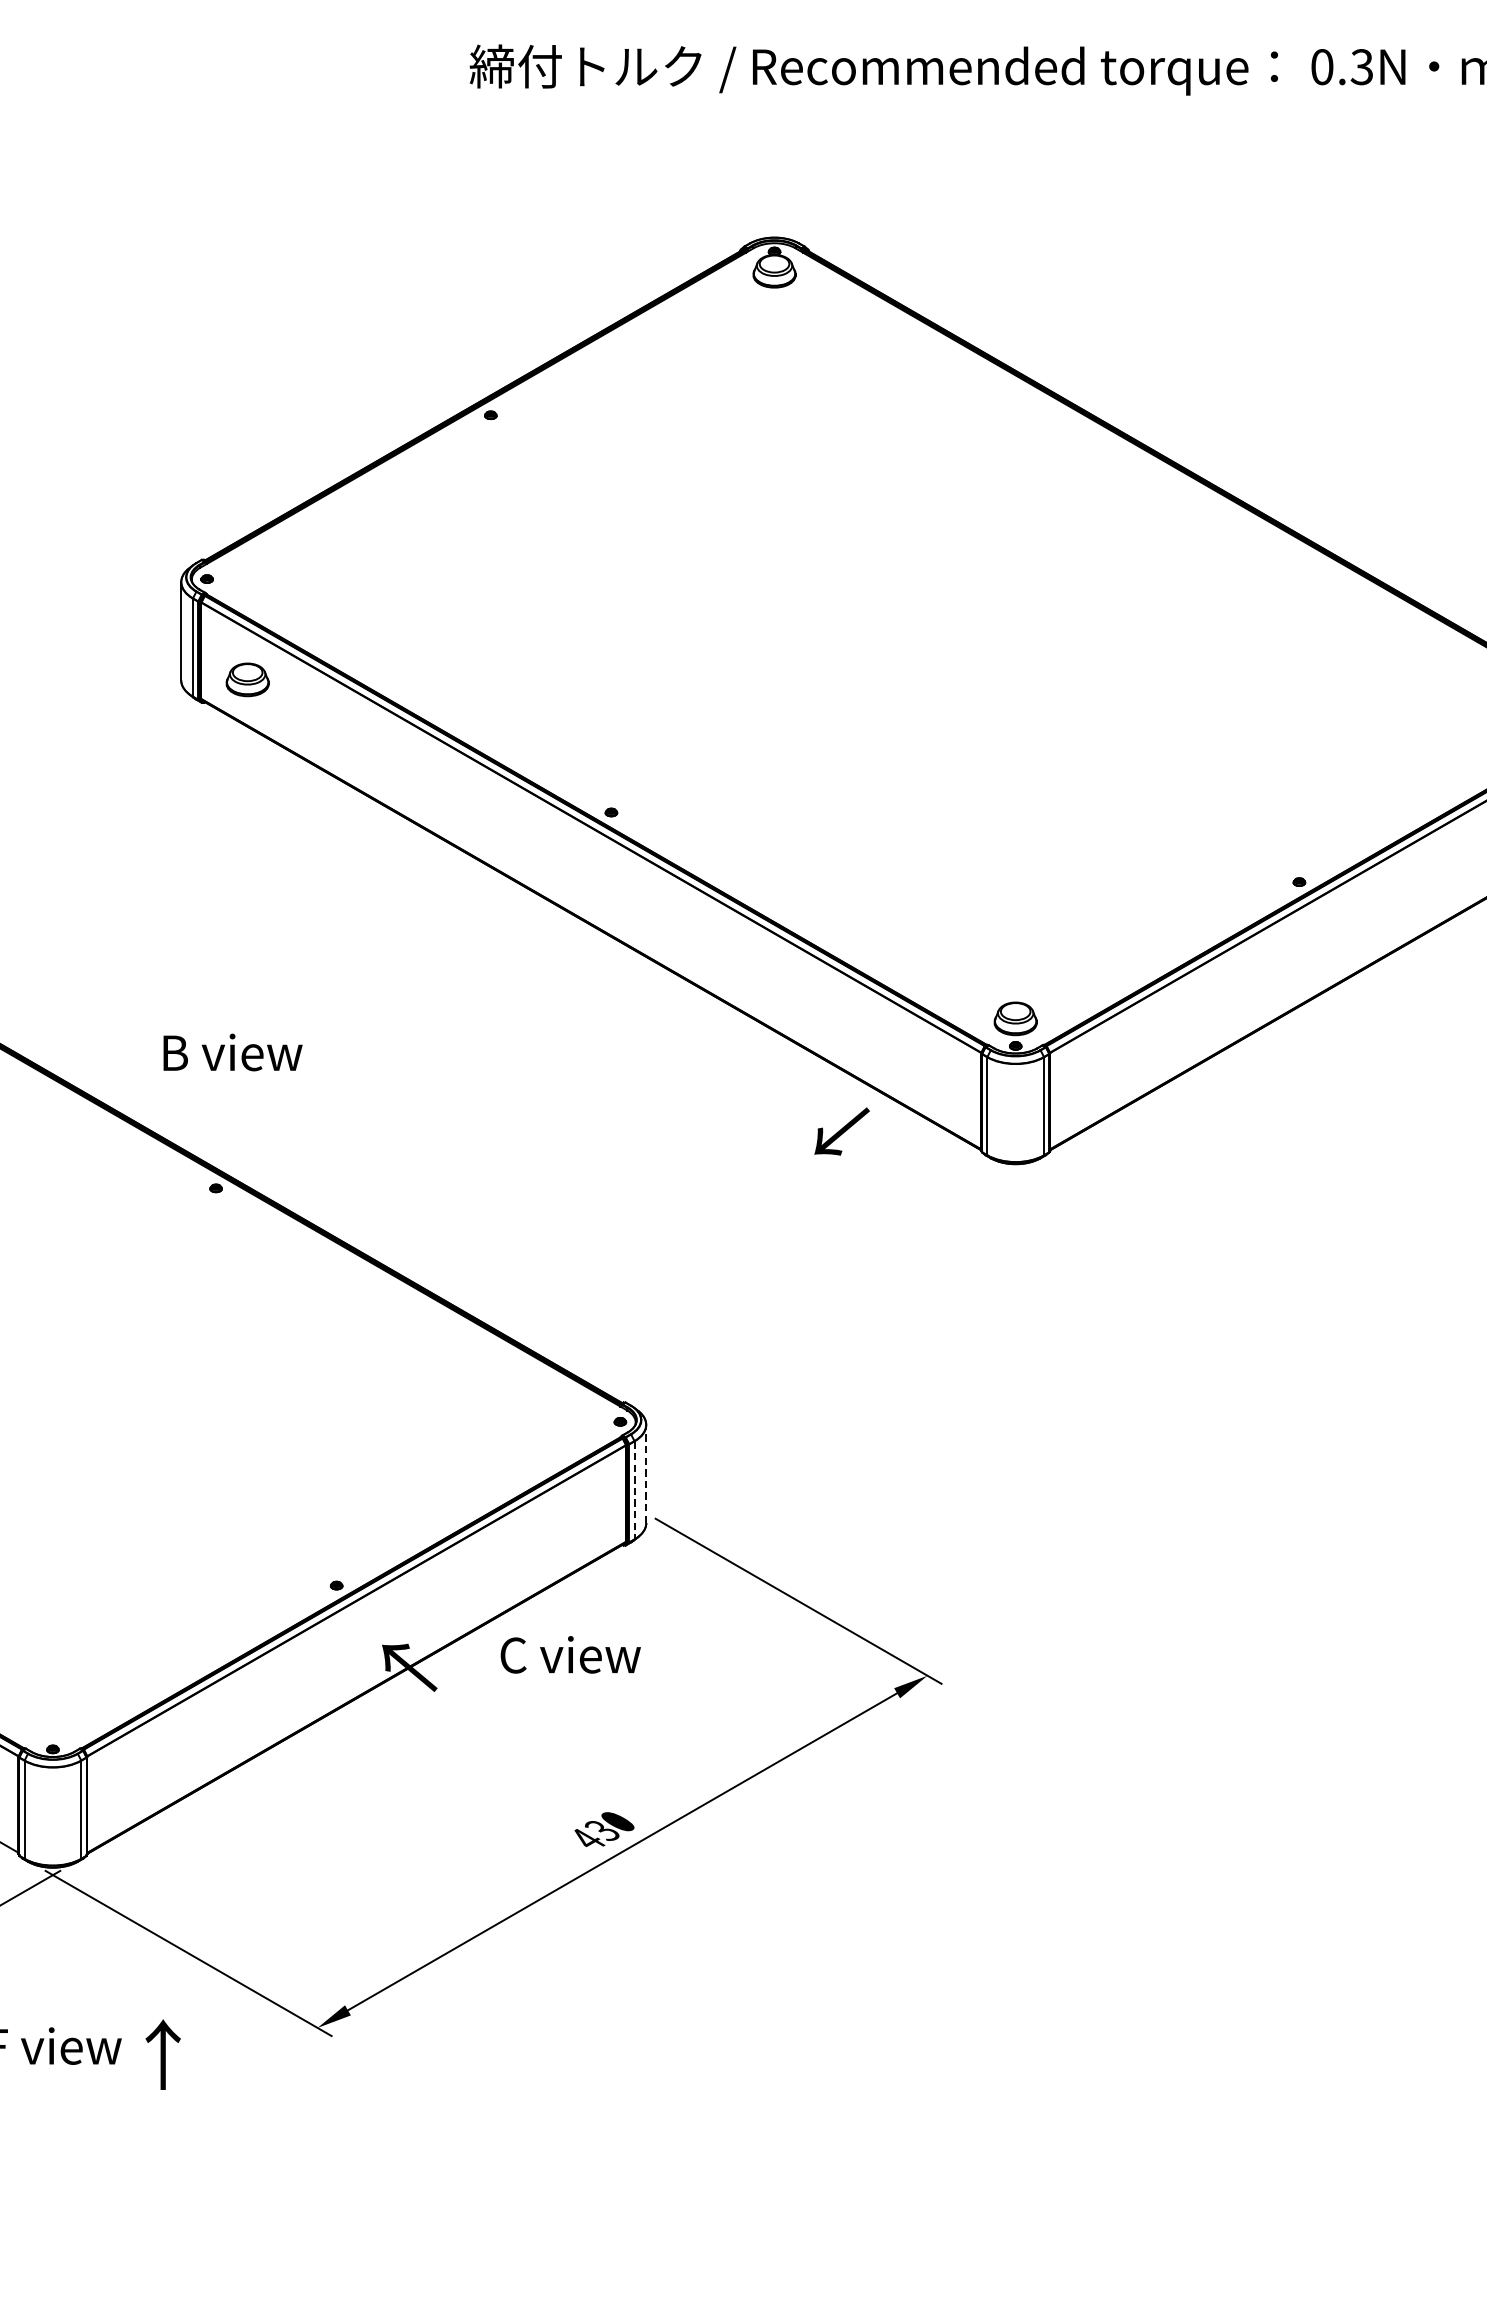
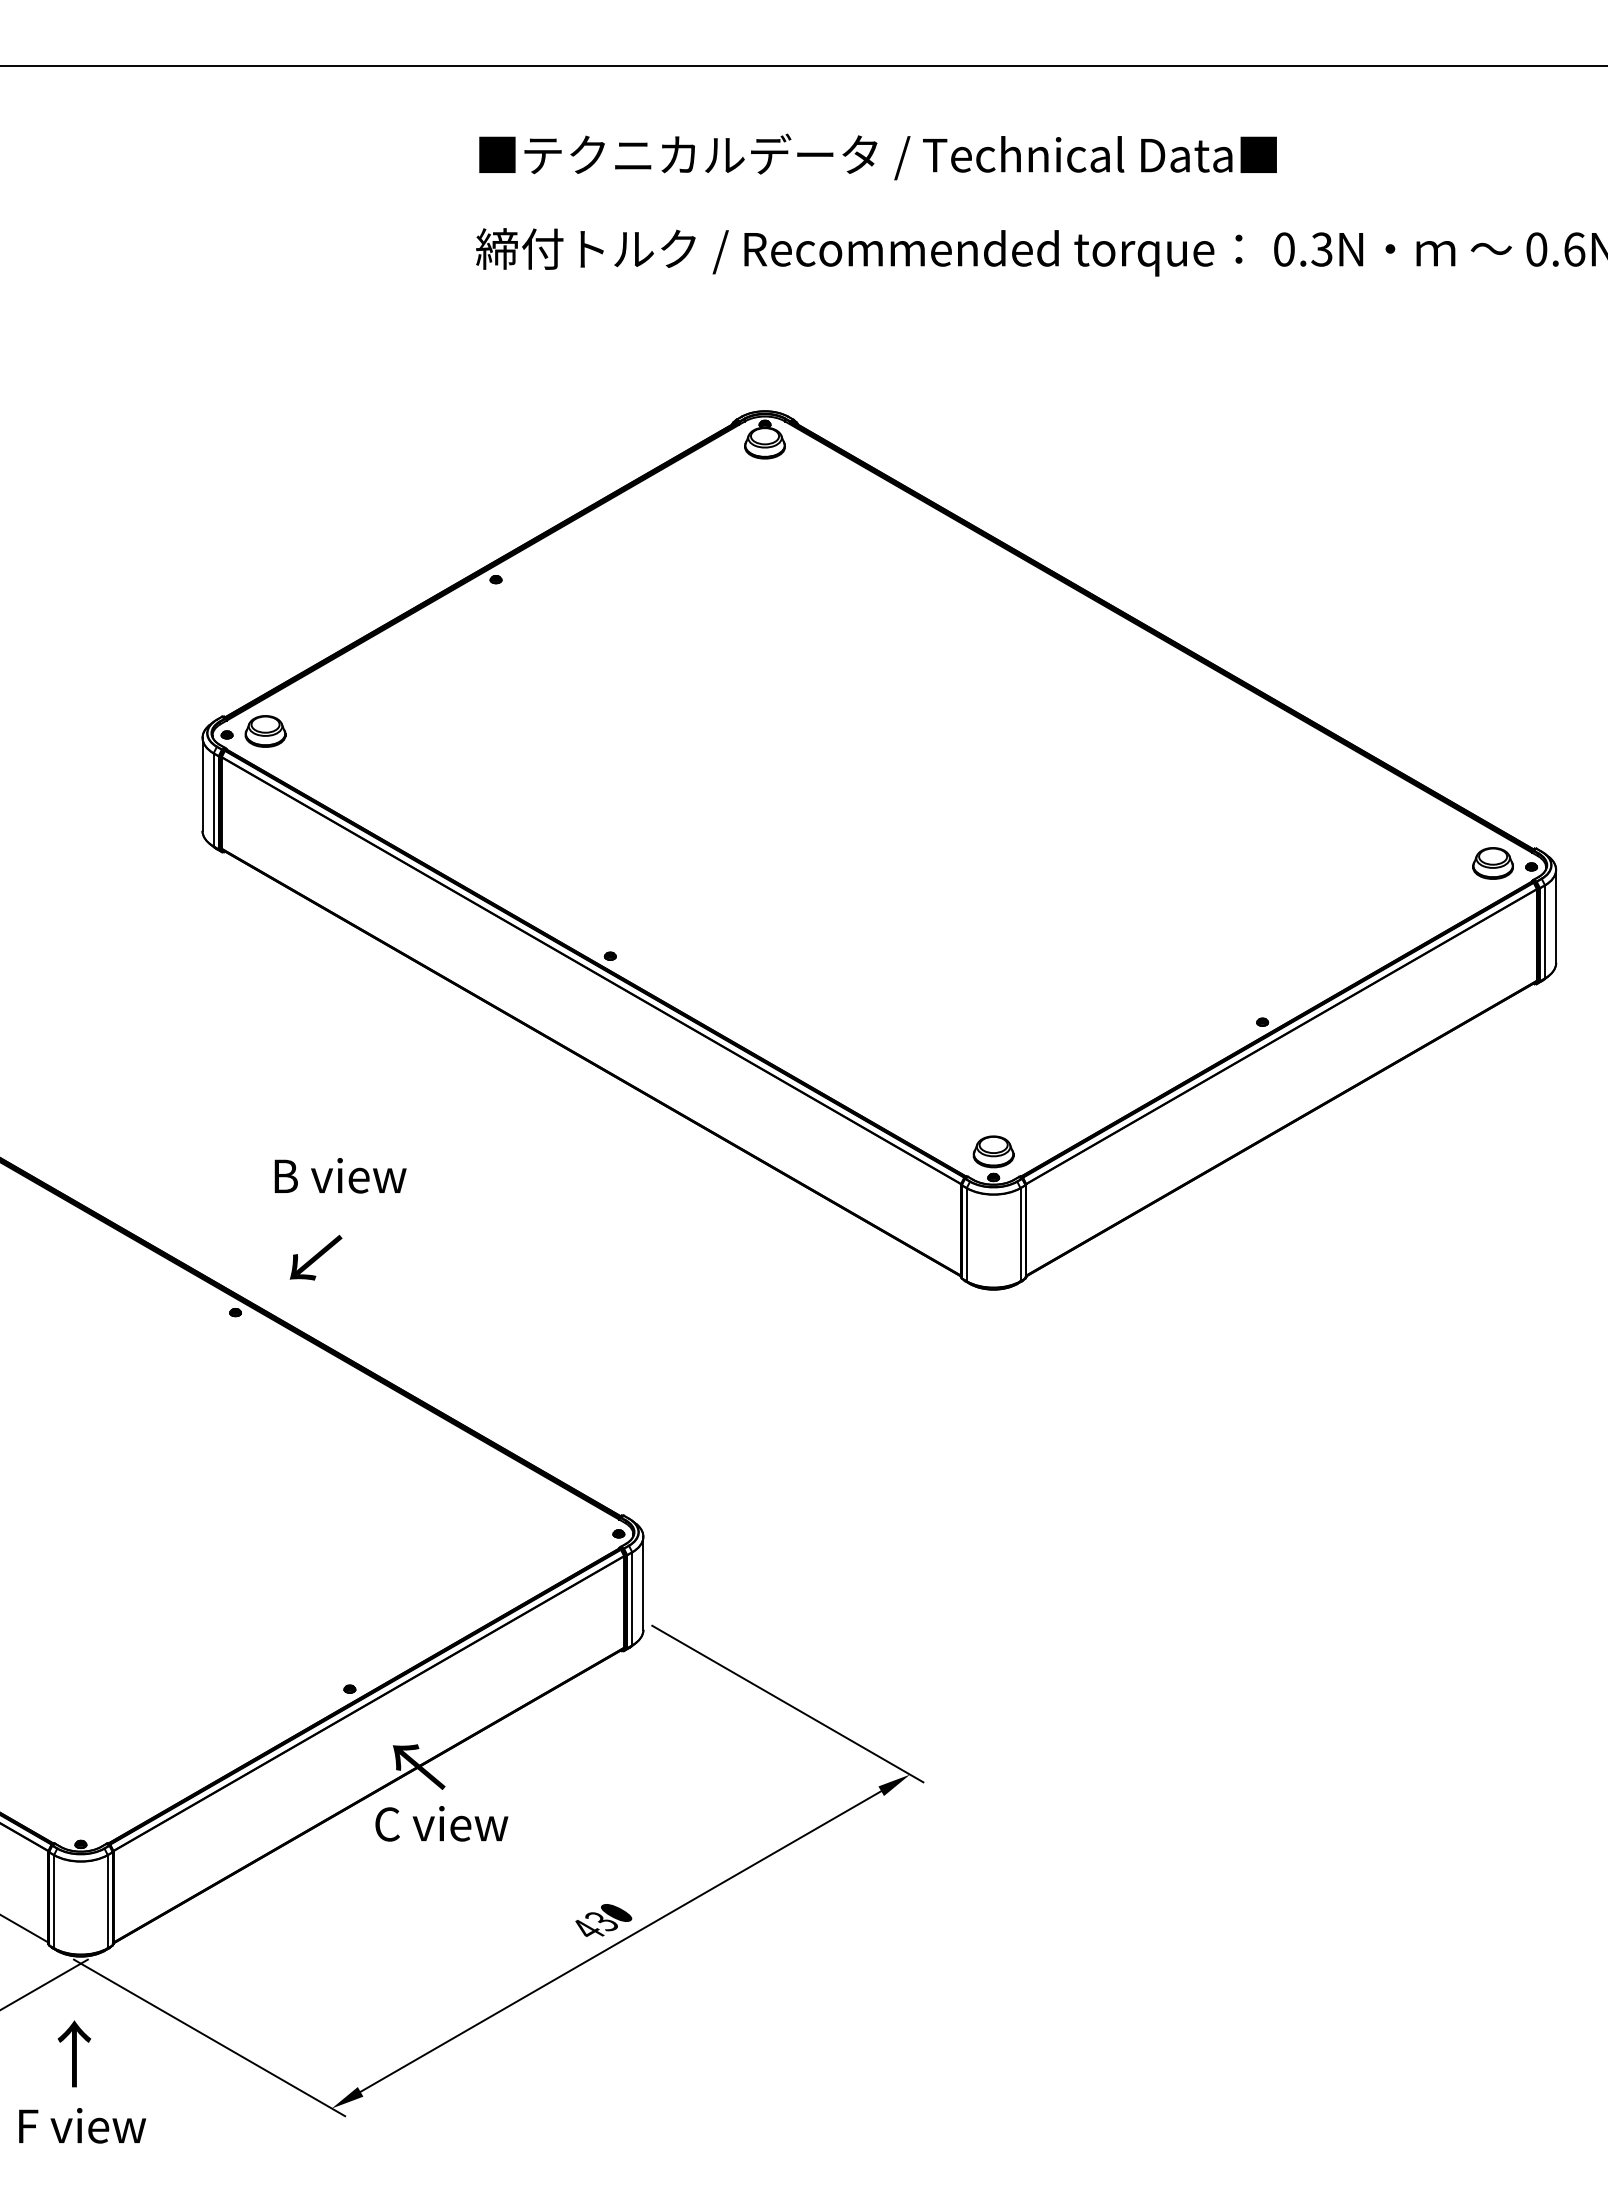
part: (247, 679) -> (265, 731), moved
text: (232, 1052) -> (340, 1175), moved
text: (841, 1131) -> (315, 1257), moved
line: (646, 1473) -> (643, 1582), dashed -> solid
line: (634, 1491) -> (632, 1599), dashed -> solid
text: (570, 1654) -> (441, 1823), moved
text: (163, 2054) -> (74, 2053), moved

